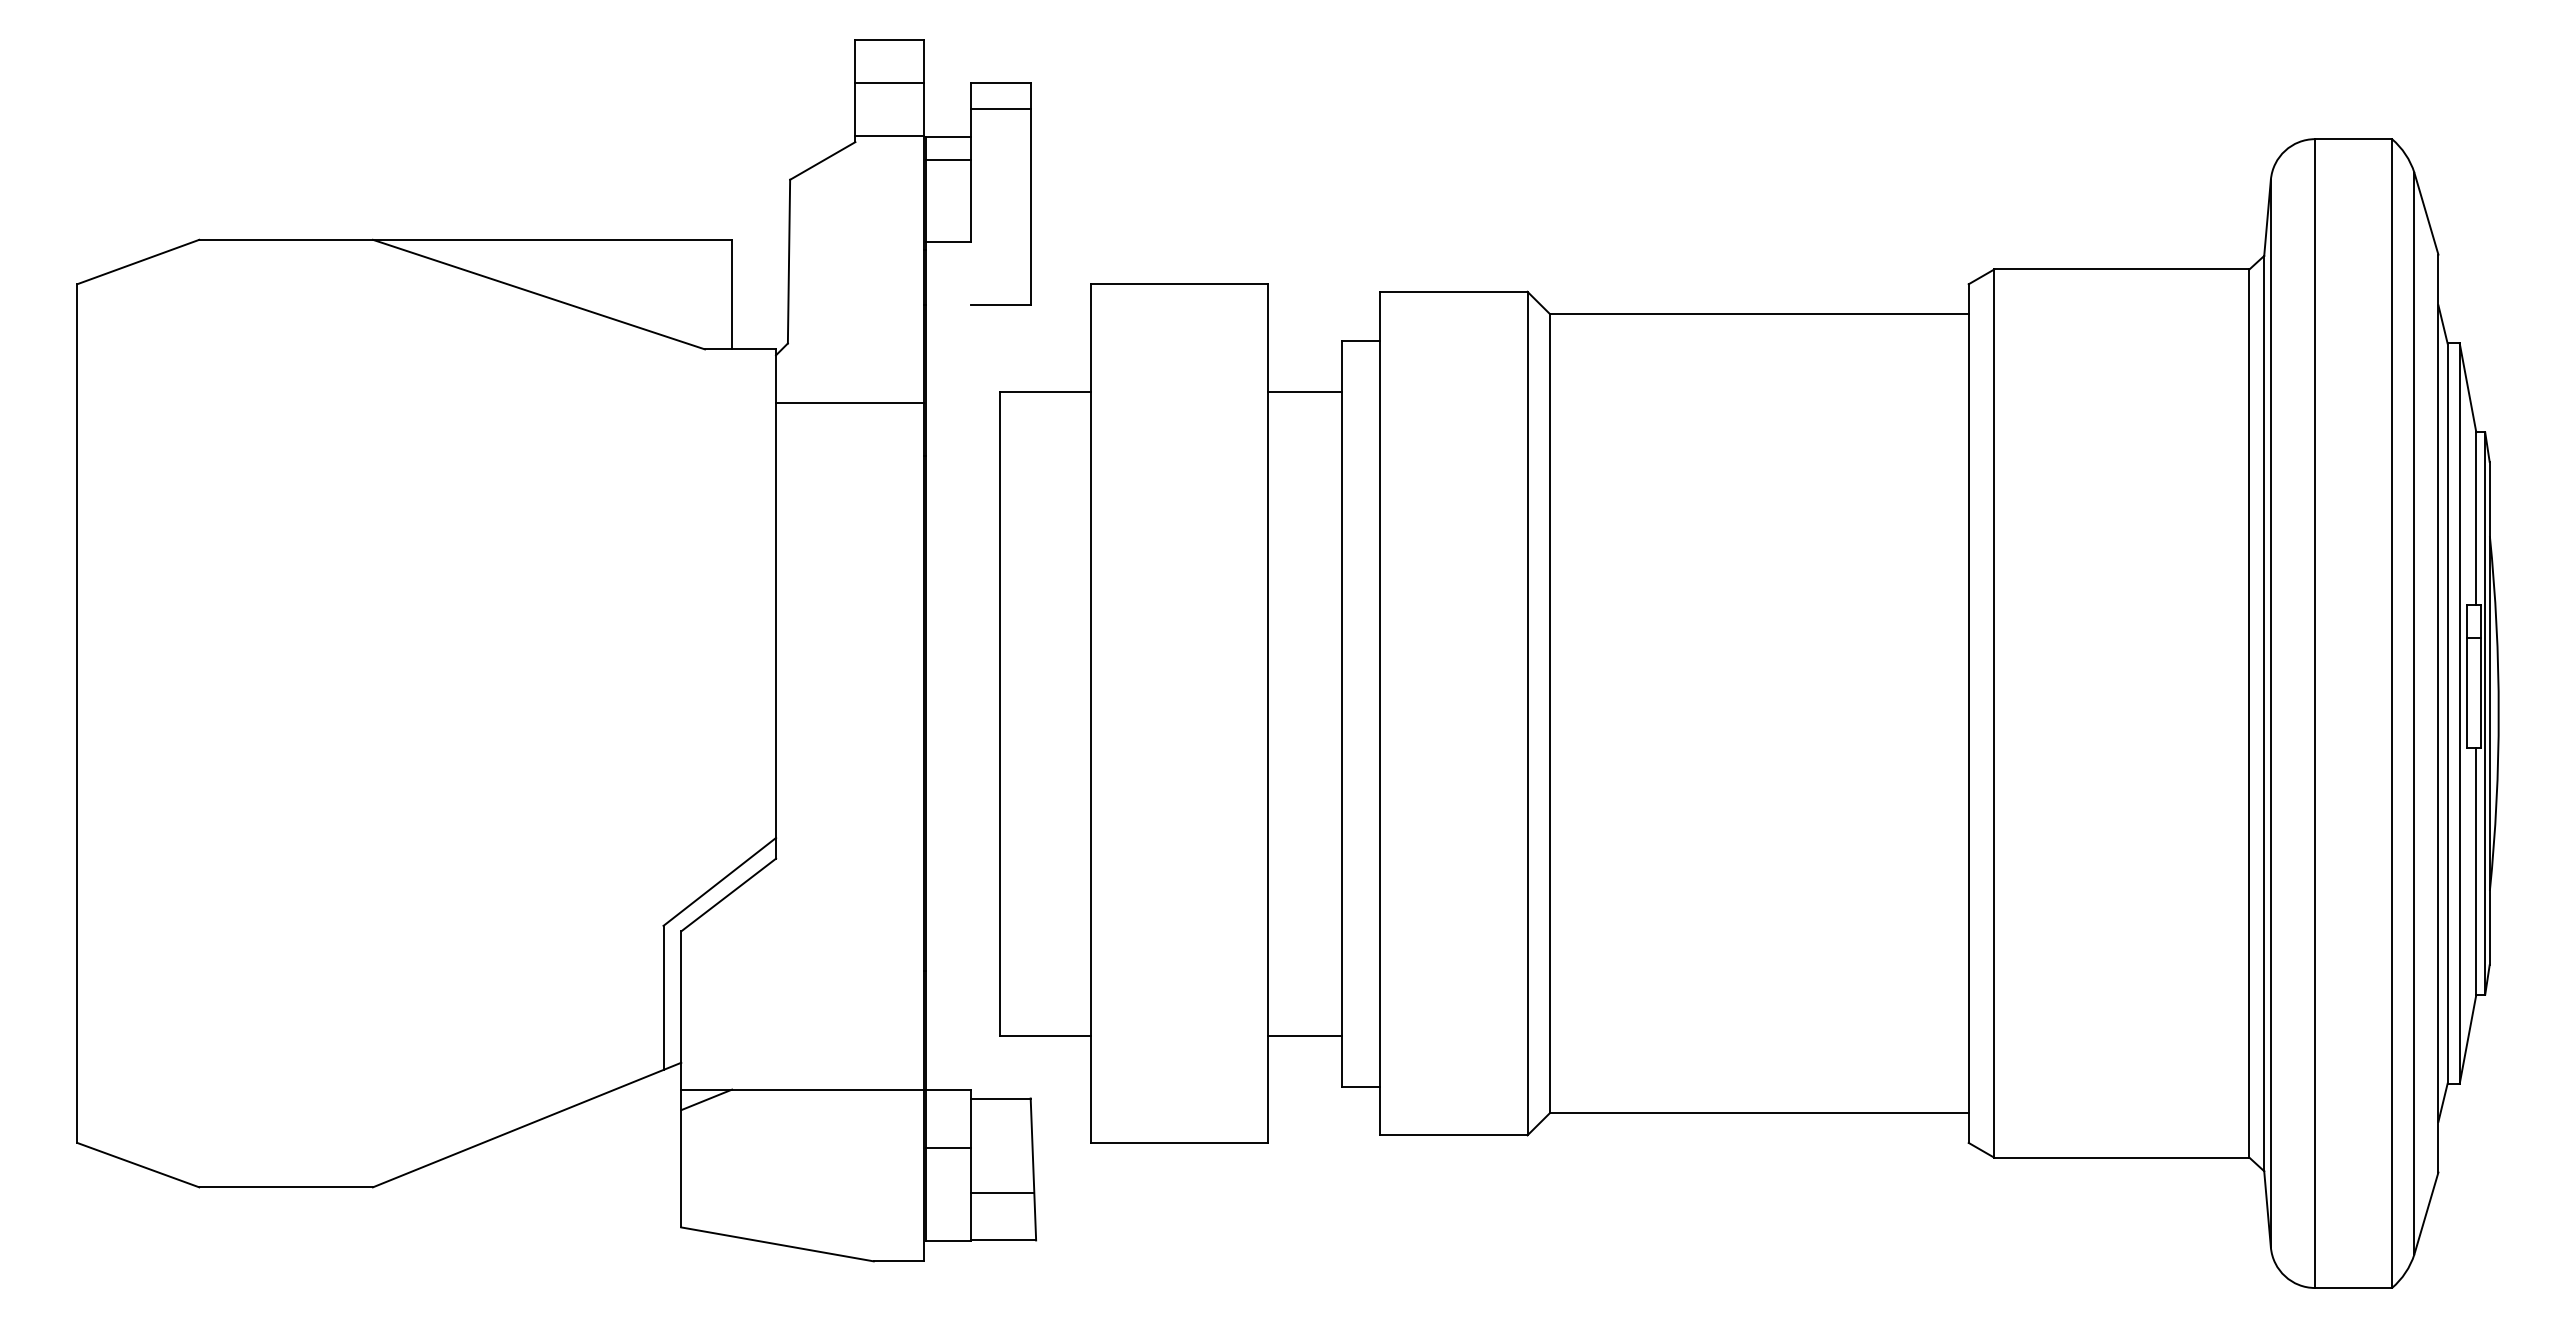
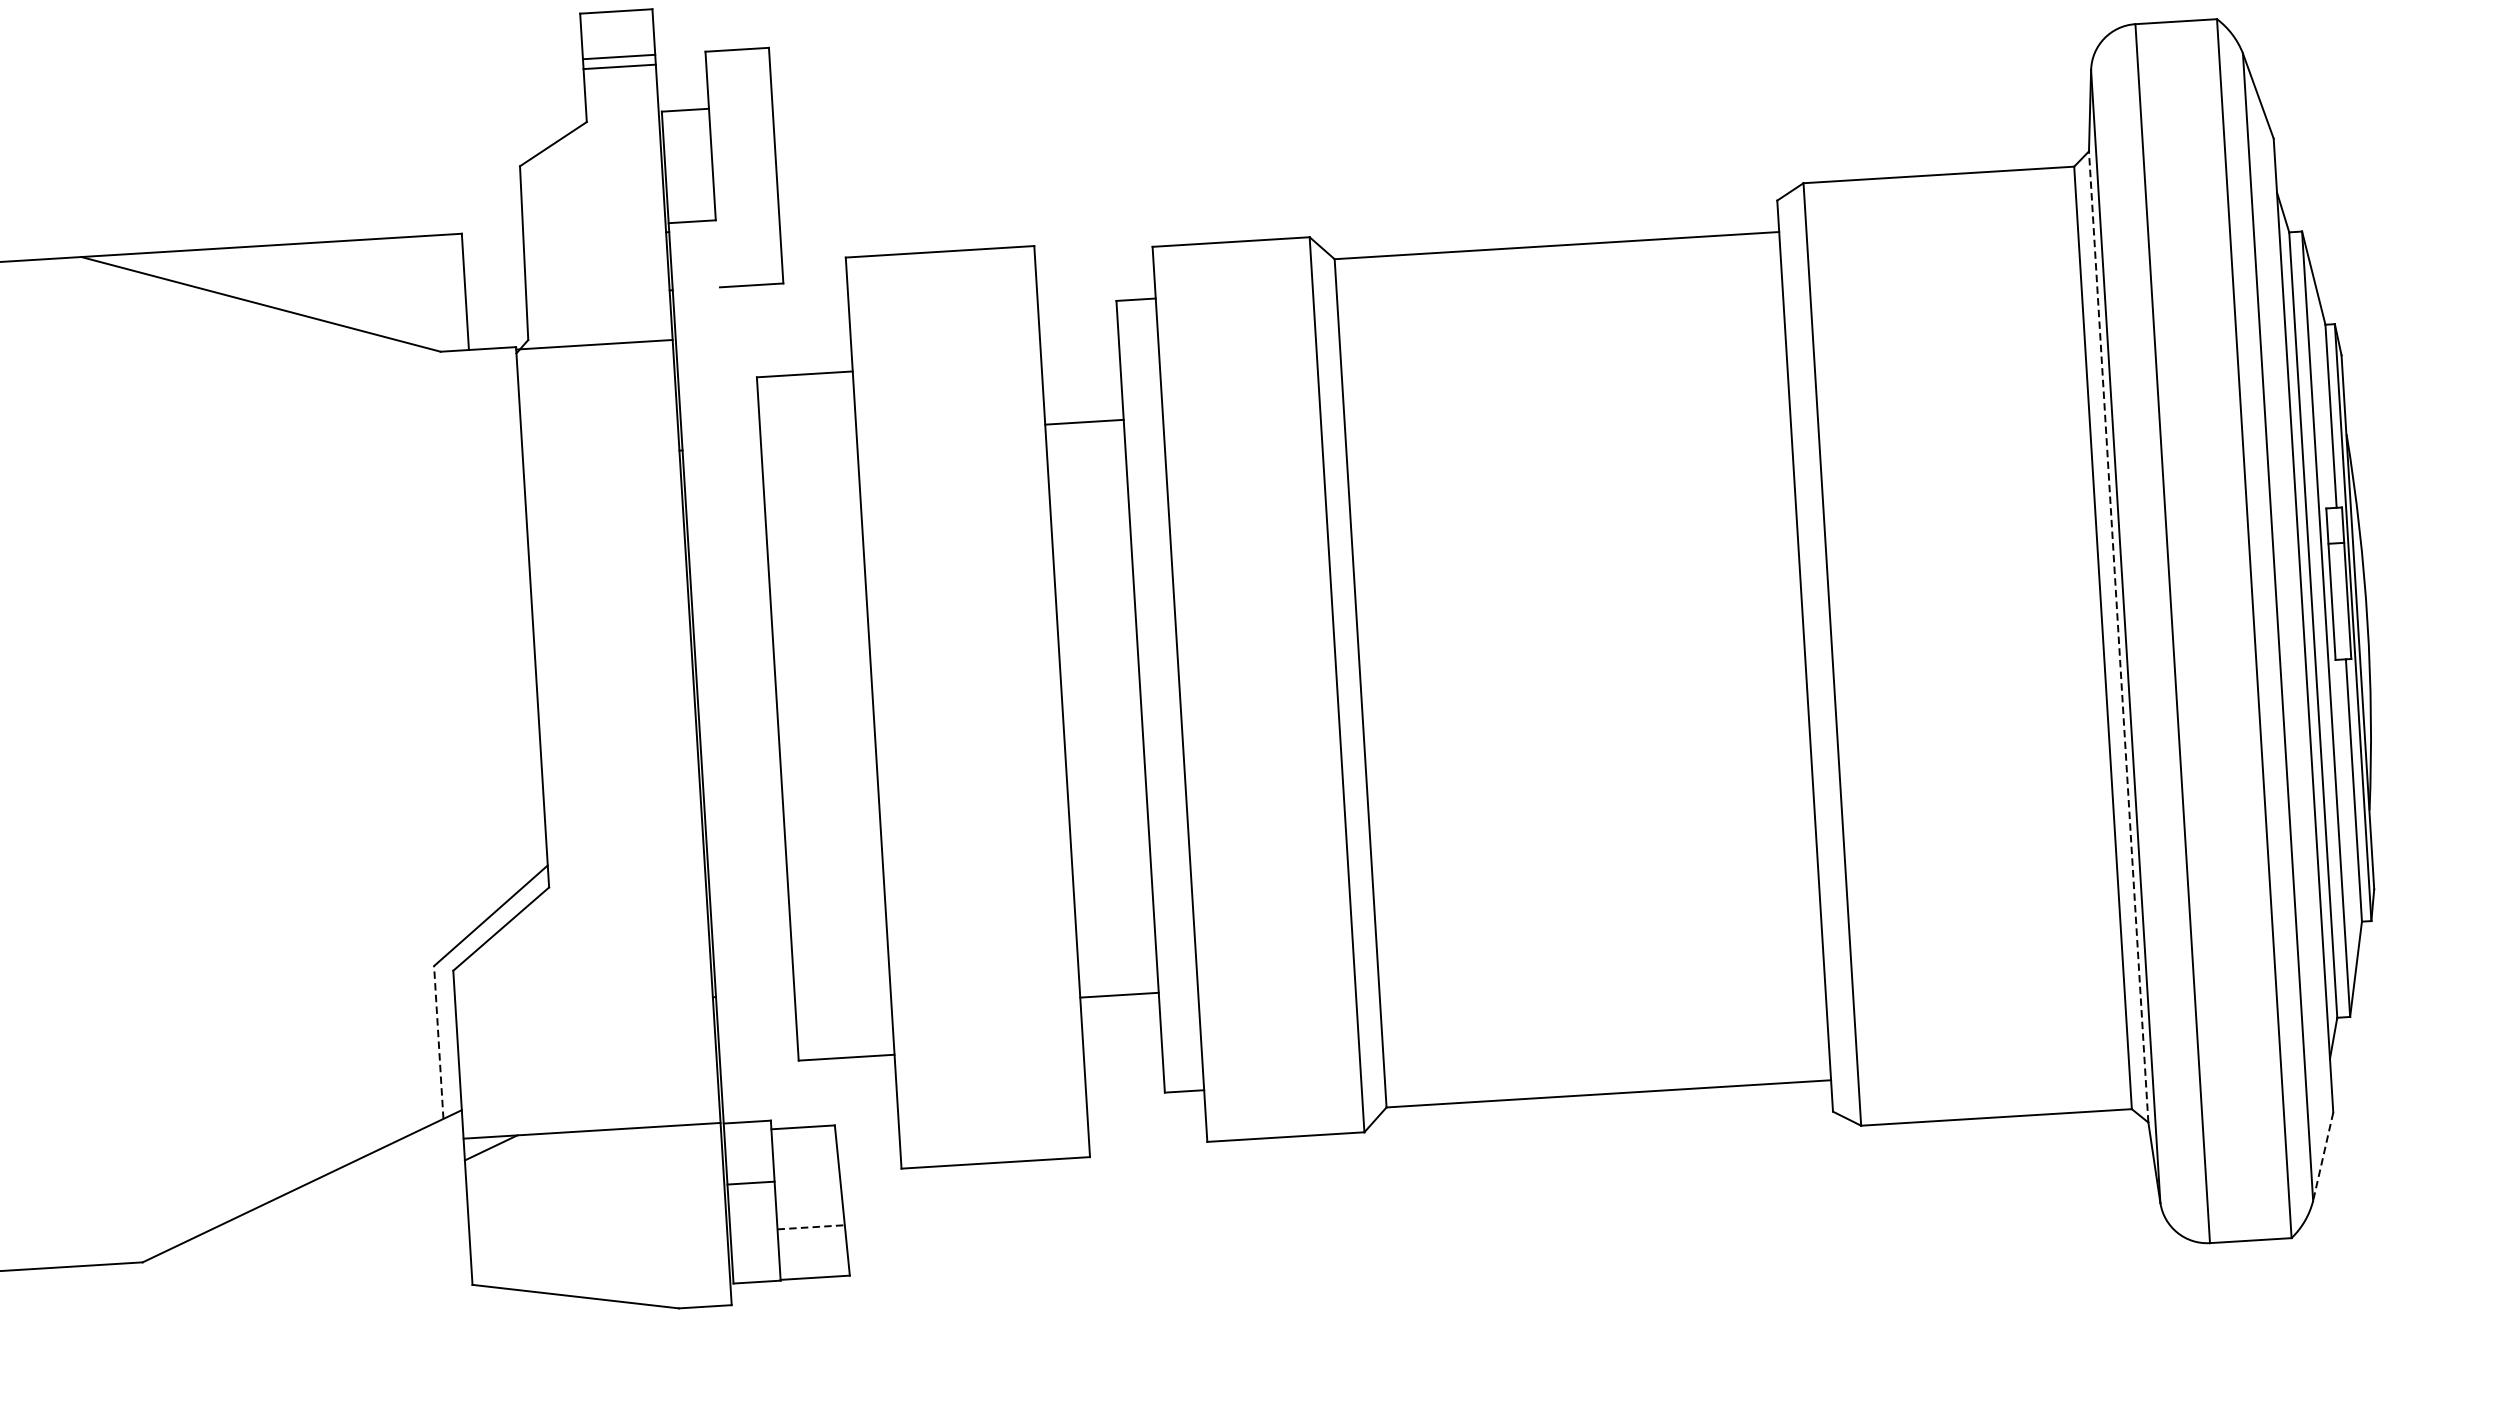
line: (1000, 108) -> (738, 76), removed
line: (889, 136) -> (619, 67), moved
line: (948, 159) -> (686, 134), removed
line: (1305, 391) -> (1084, 422), moved
line: (849, 402) -> (594, 344), moved
line: (2264, 713) -> (2118, 636), solid -> dashed
line: (663, 997) -> (438, 1042), solid -> dashed
line: (1305, 1035) -> (1119, 995), moved
line: (1002, 1192) -> (811, 1226), solid -> dashed
line: (2426, 1213) -> (2323, 1156), solid -> dashed

